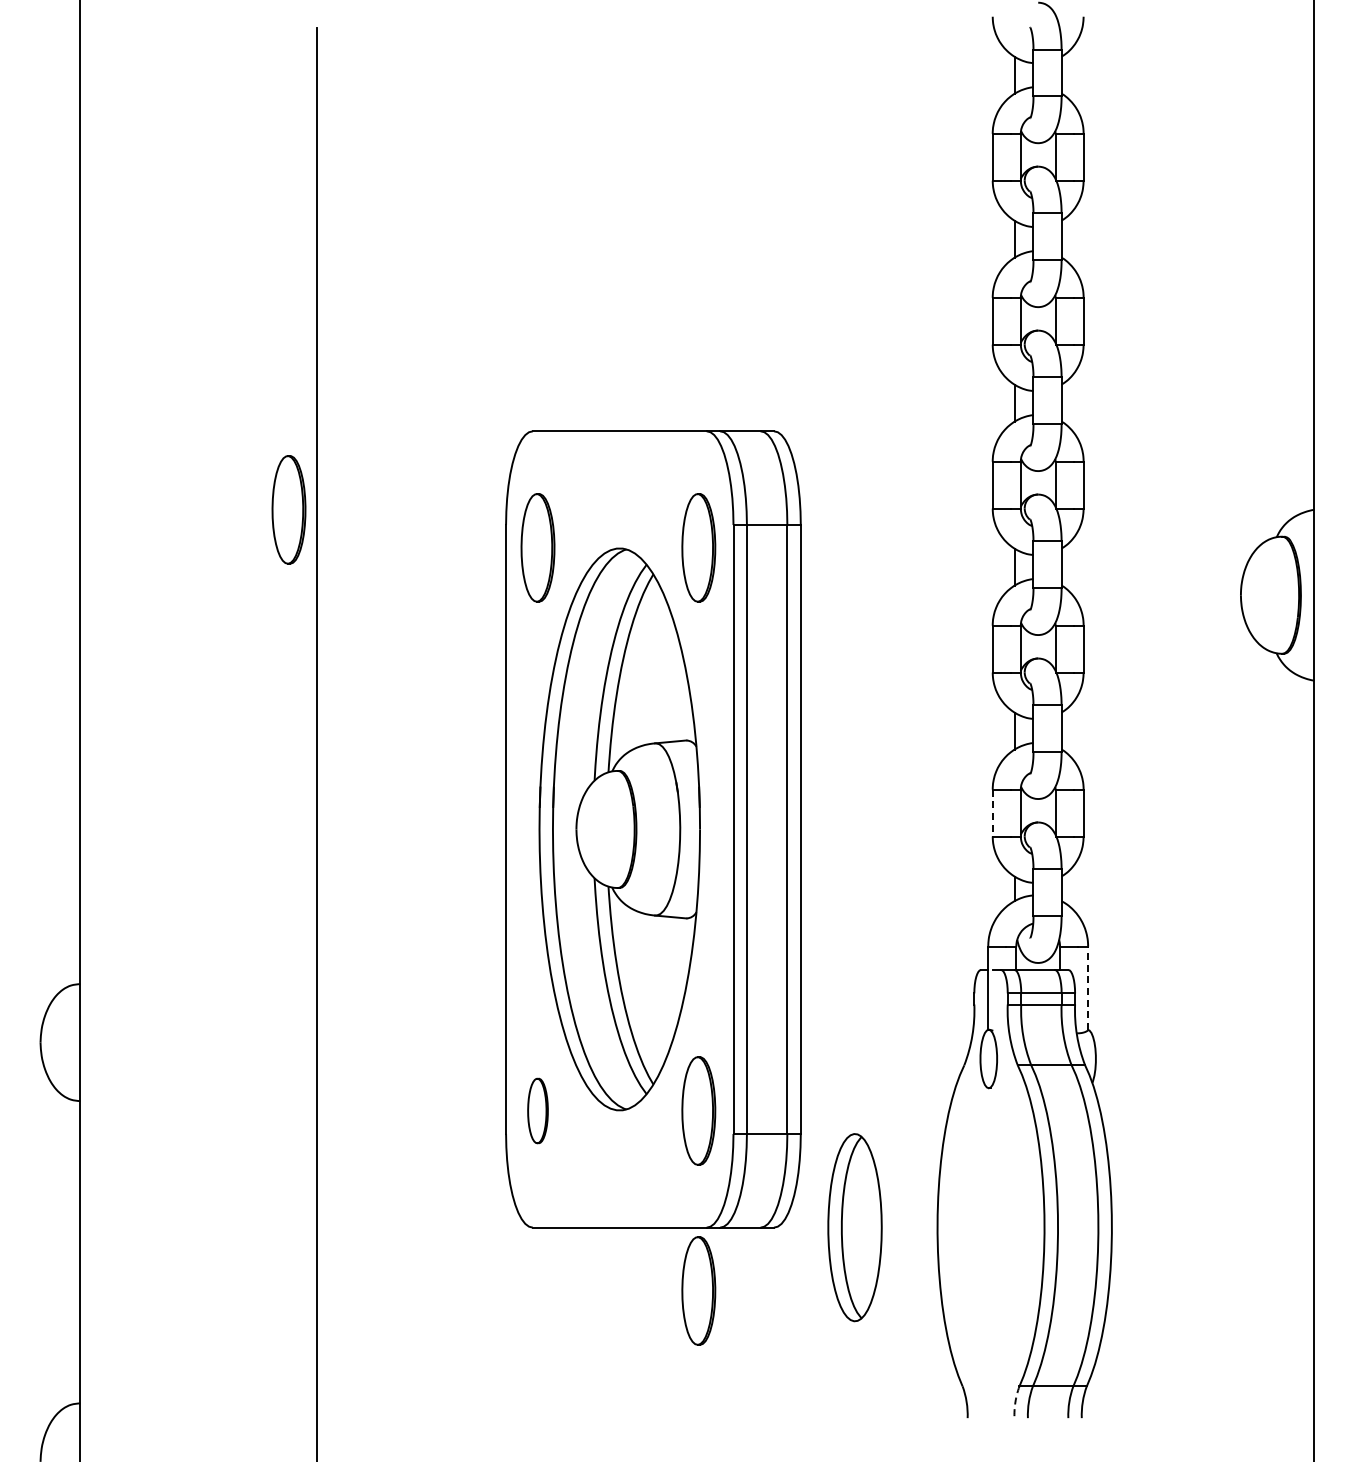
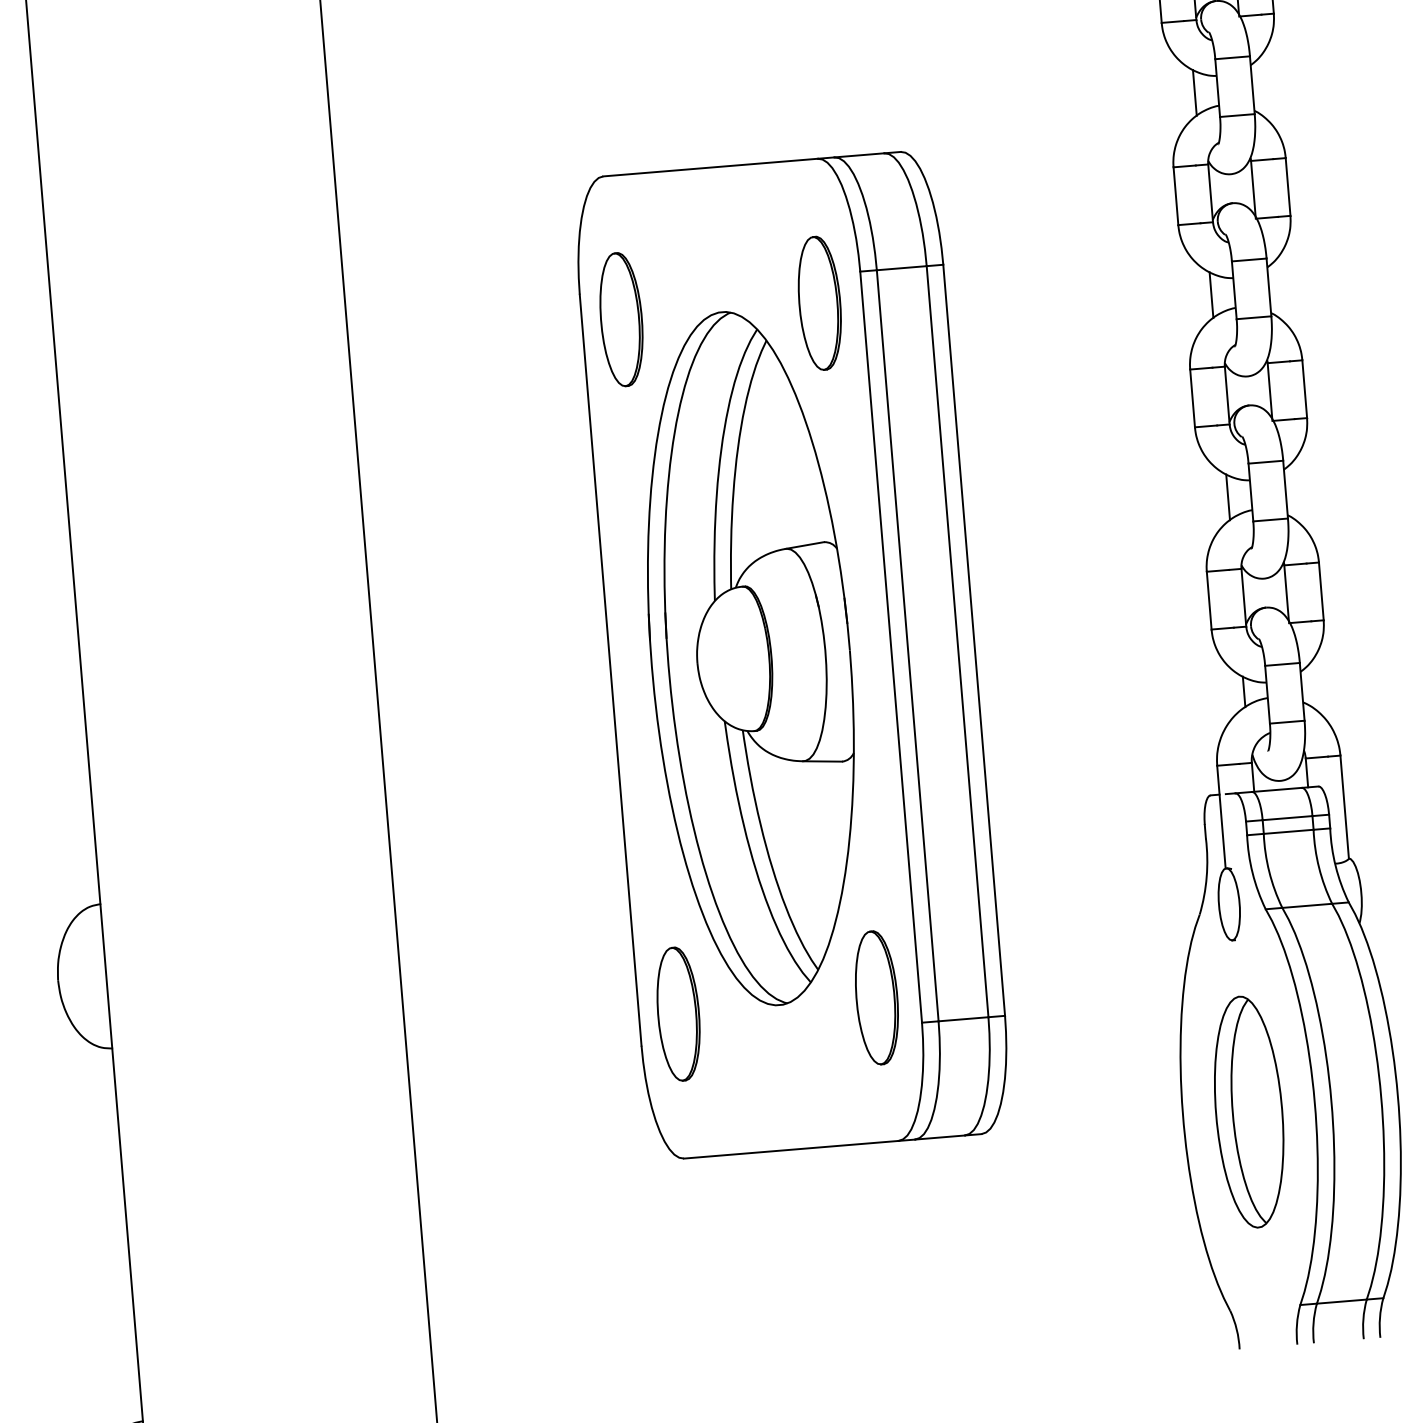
part: (288, 509) -> (309, 297), removed
line: (992, 813) -> (1208, 601), dashed -> solid
line: (1088, 988) -> (1345, 807), dashed -> solid
part: (537, 1110) -> (677, 1013), size x1.67
part: (854, 1227) -> (1248, 1111), moved
part: (698, 1290) -> (894, 1219), removed
arc: (1015, 1402) -> (1297, 1325), dashed -> solid

